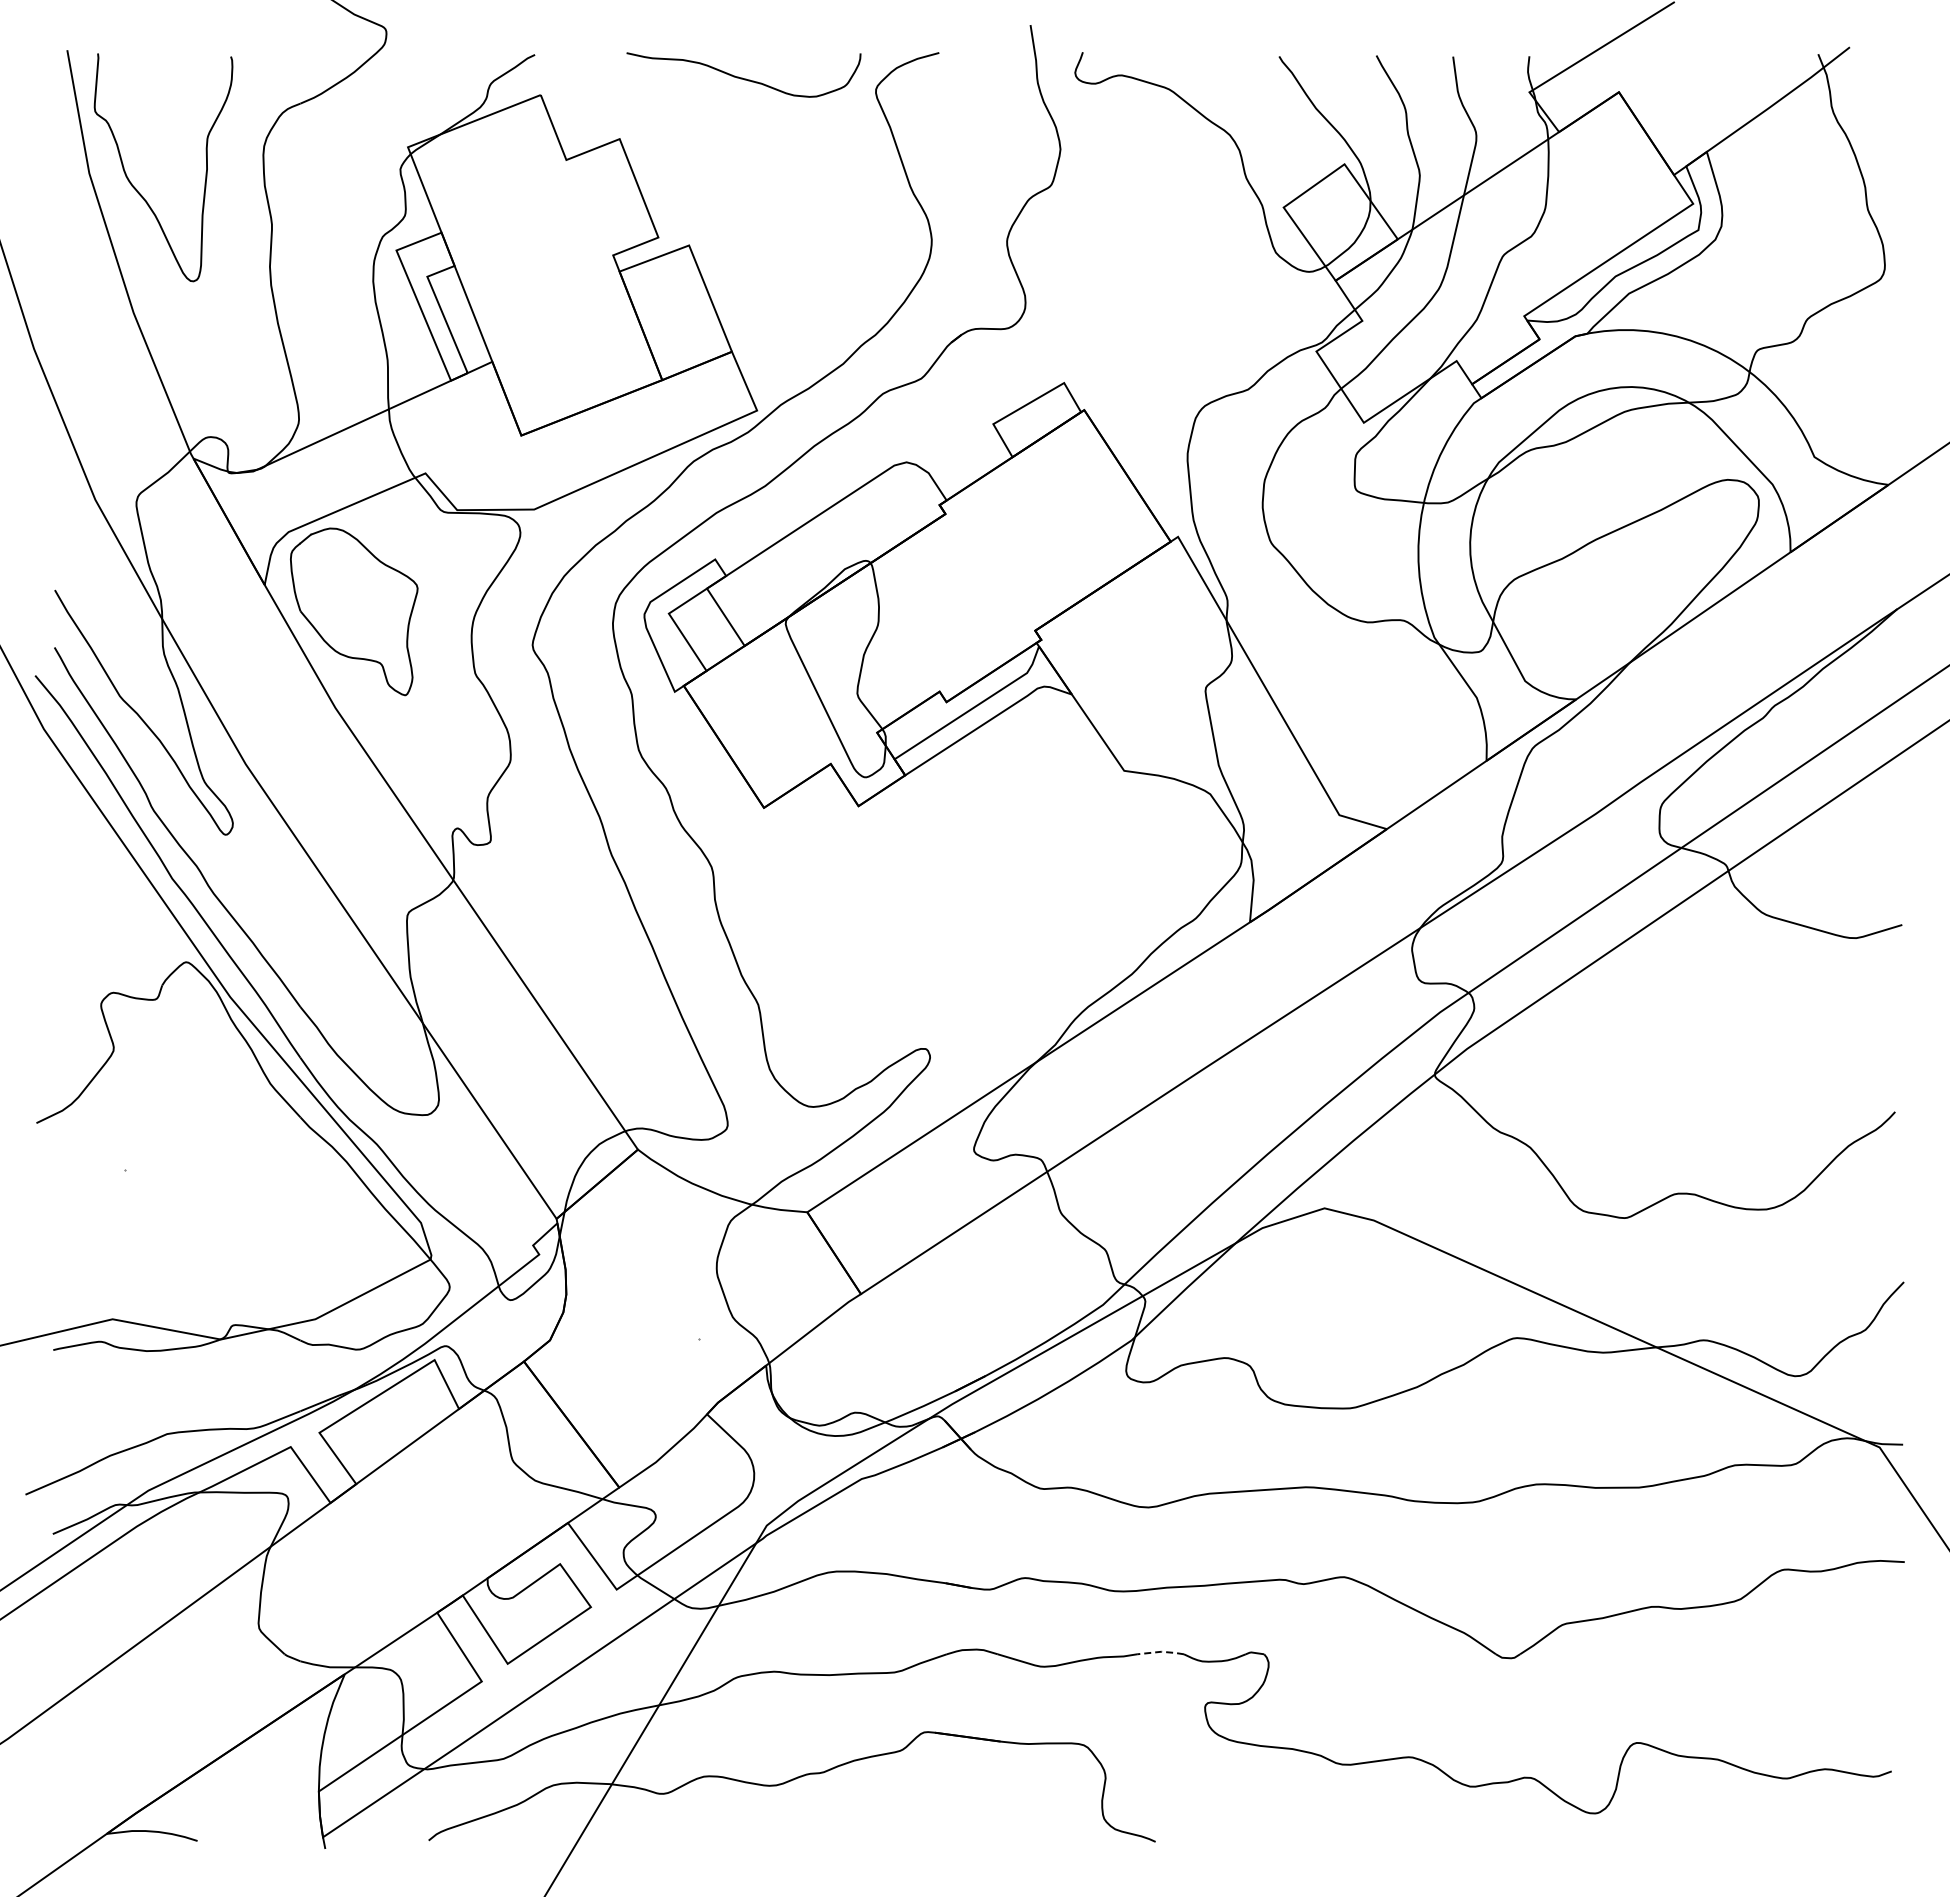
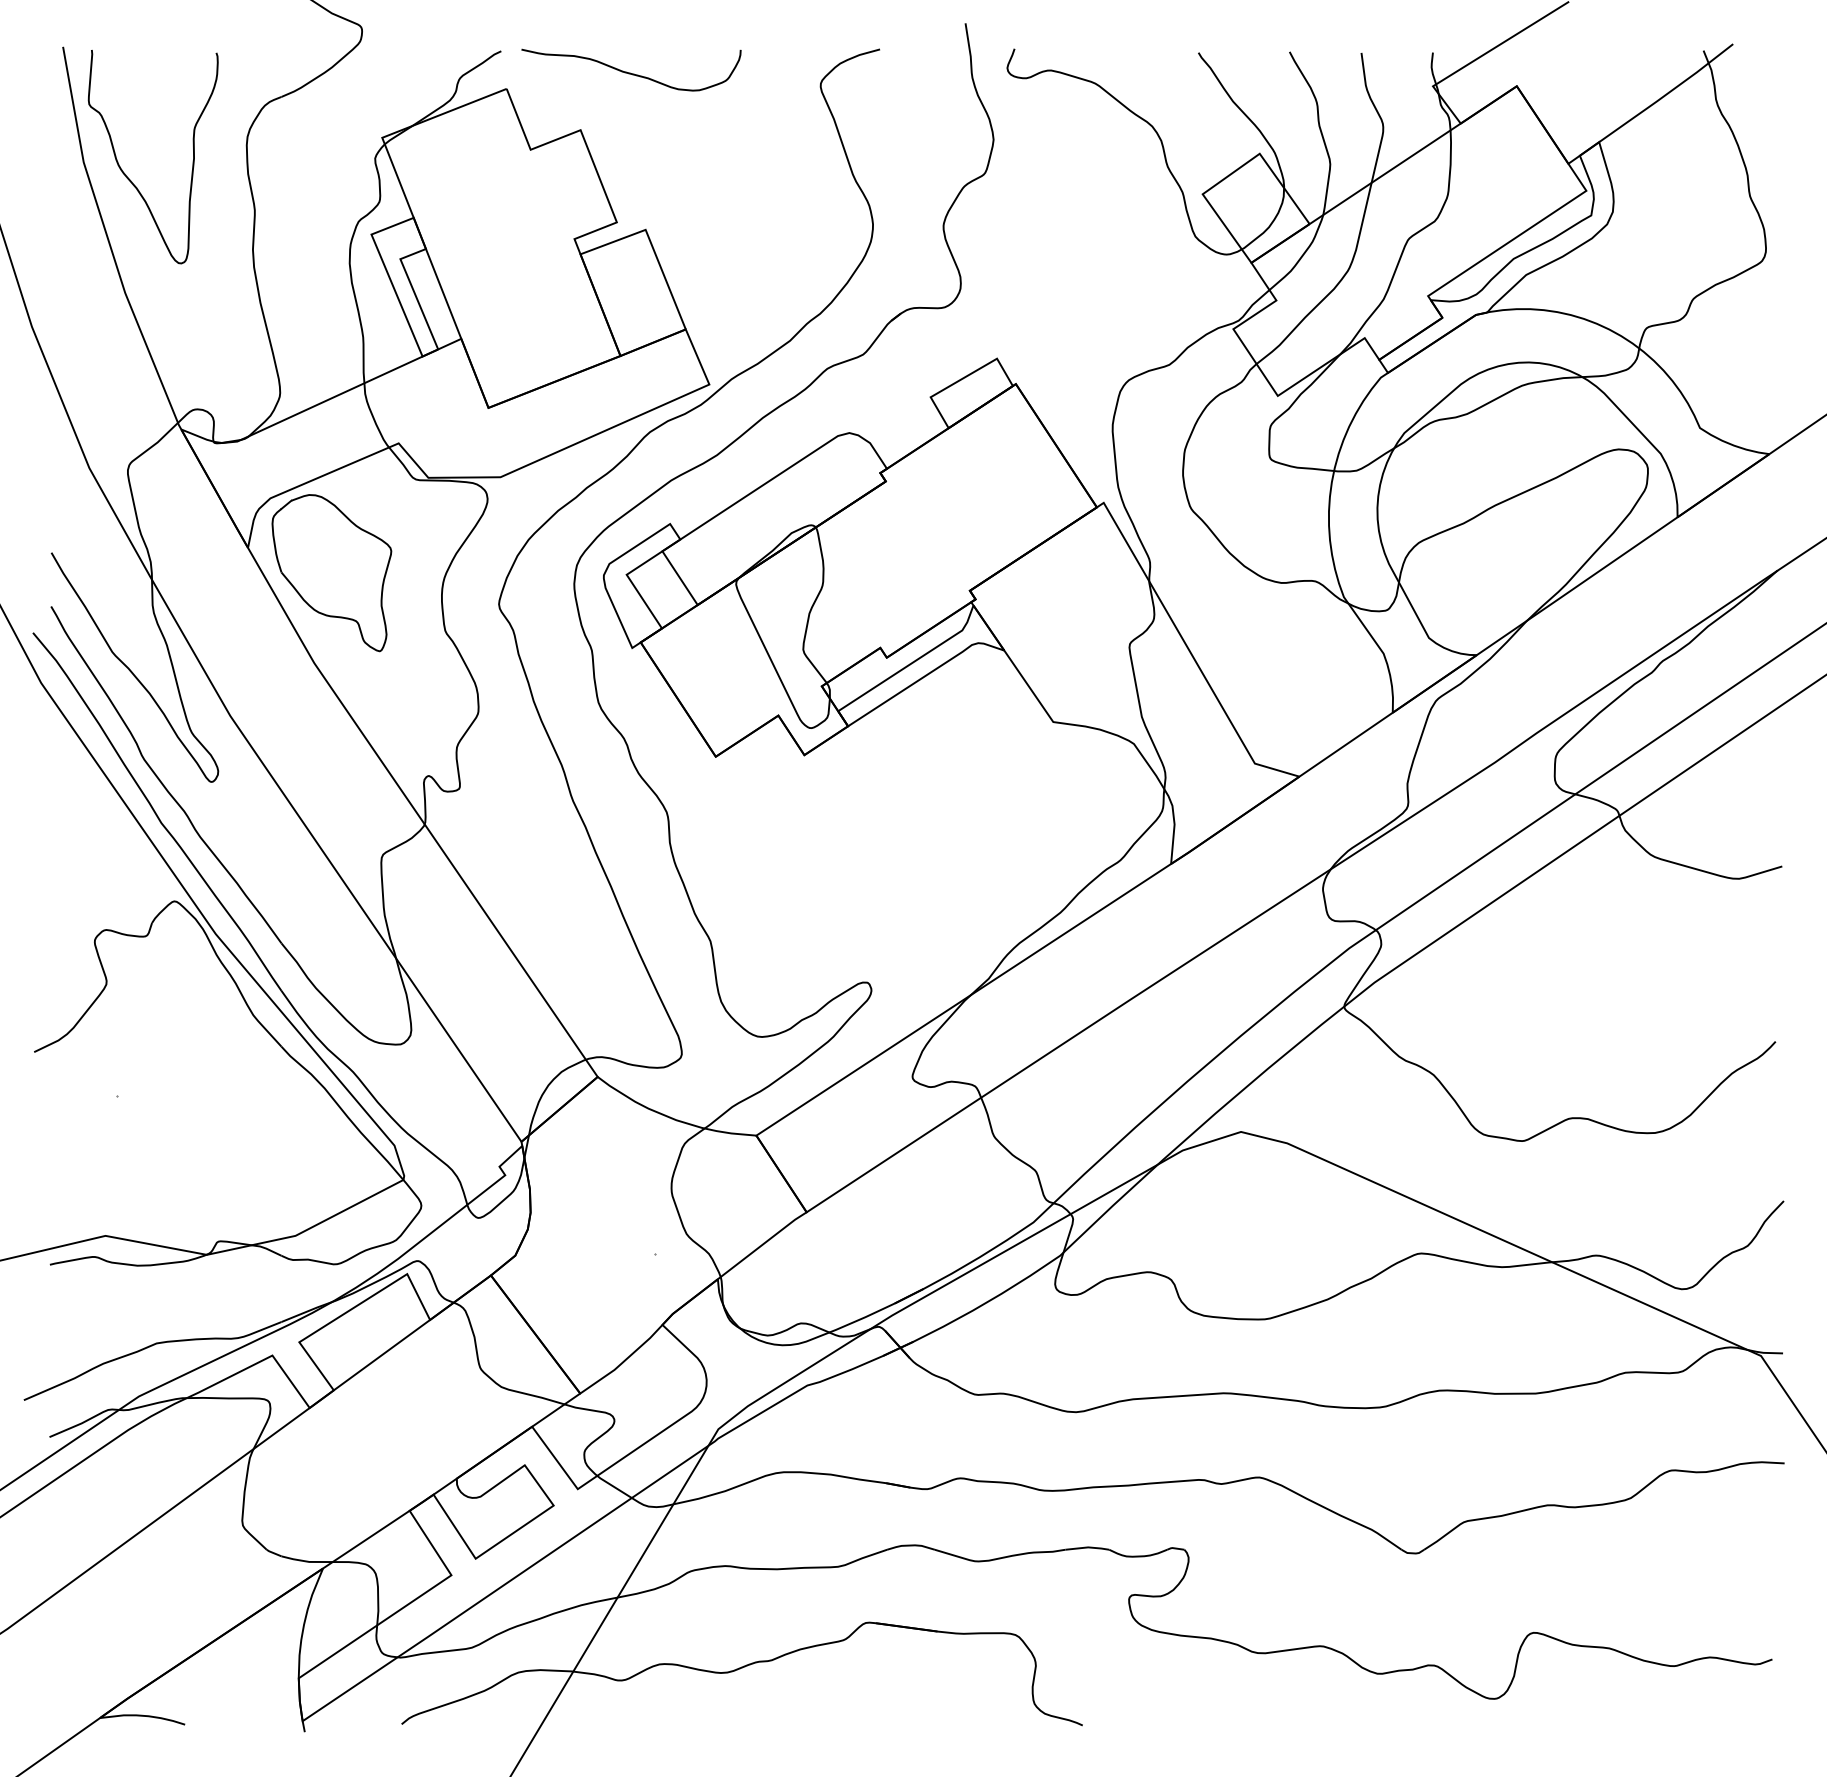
curve: (742, 77) -> (630, 72), moved
line: (1161, 1651) -> (1088, 1547), dashed -> solid

